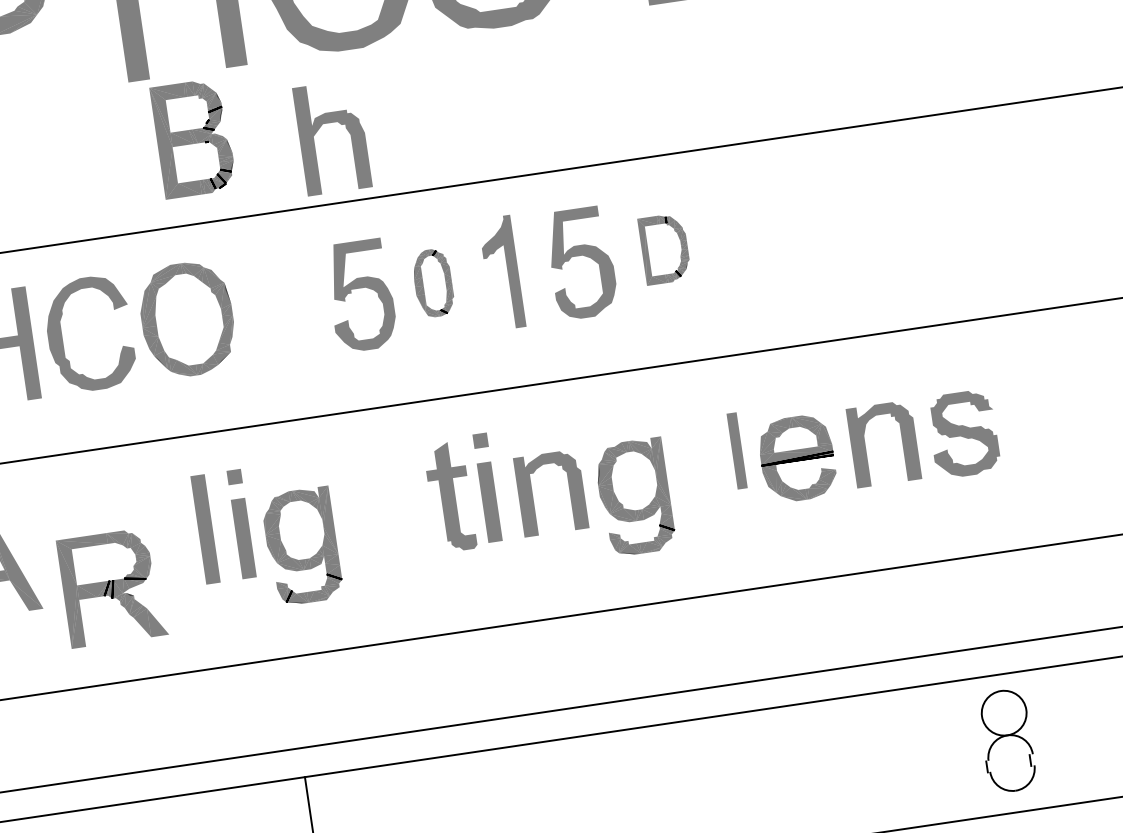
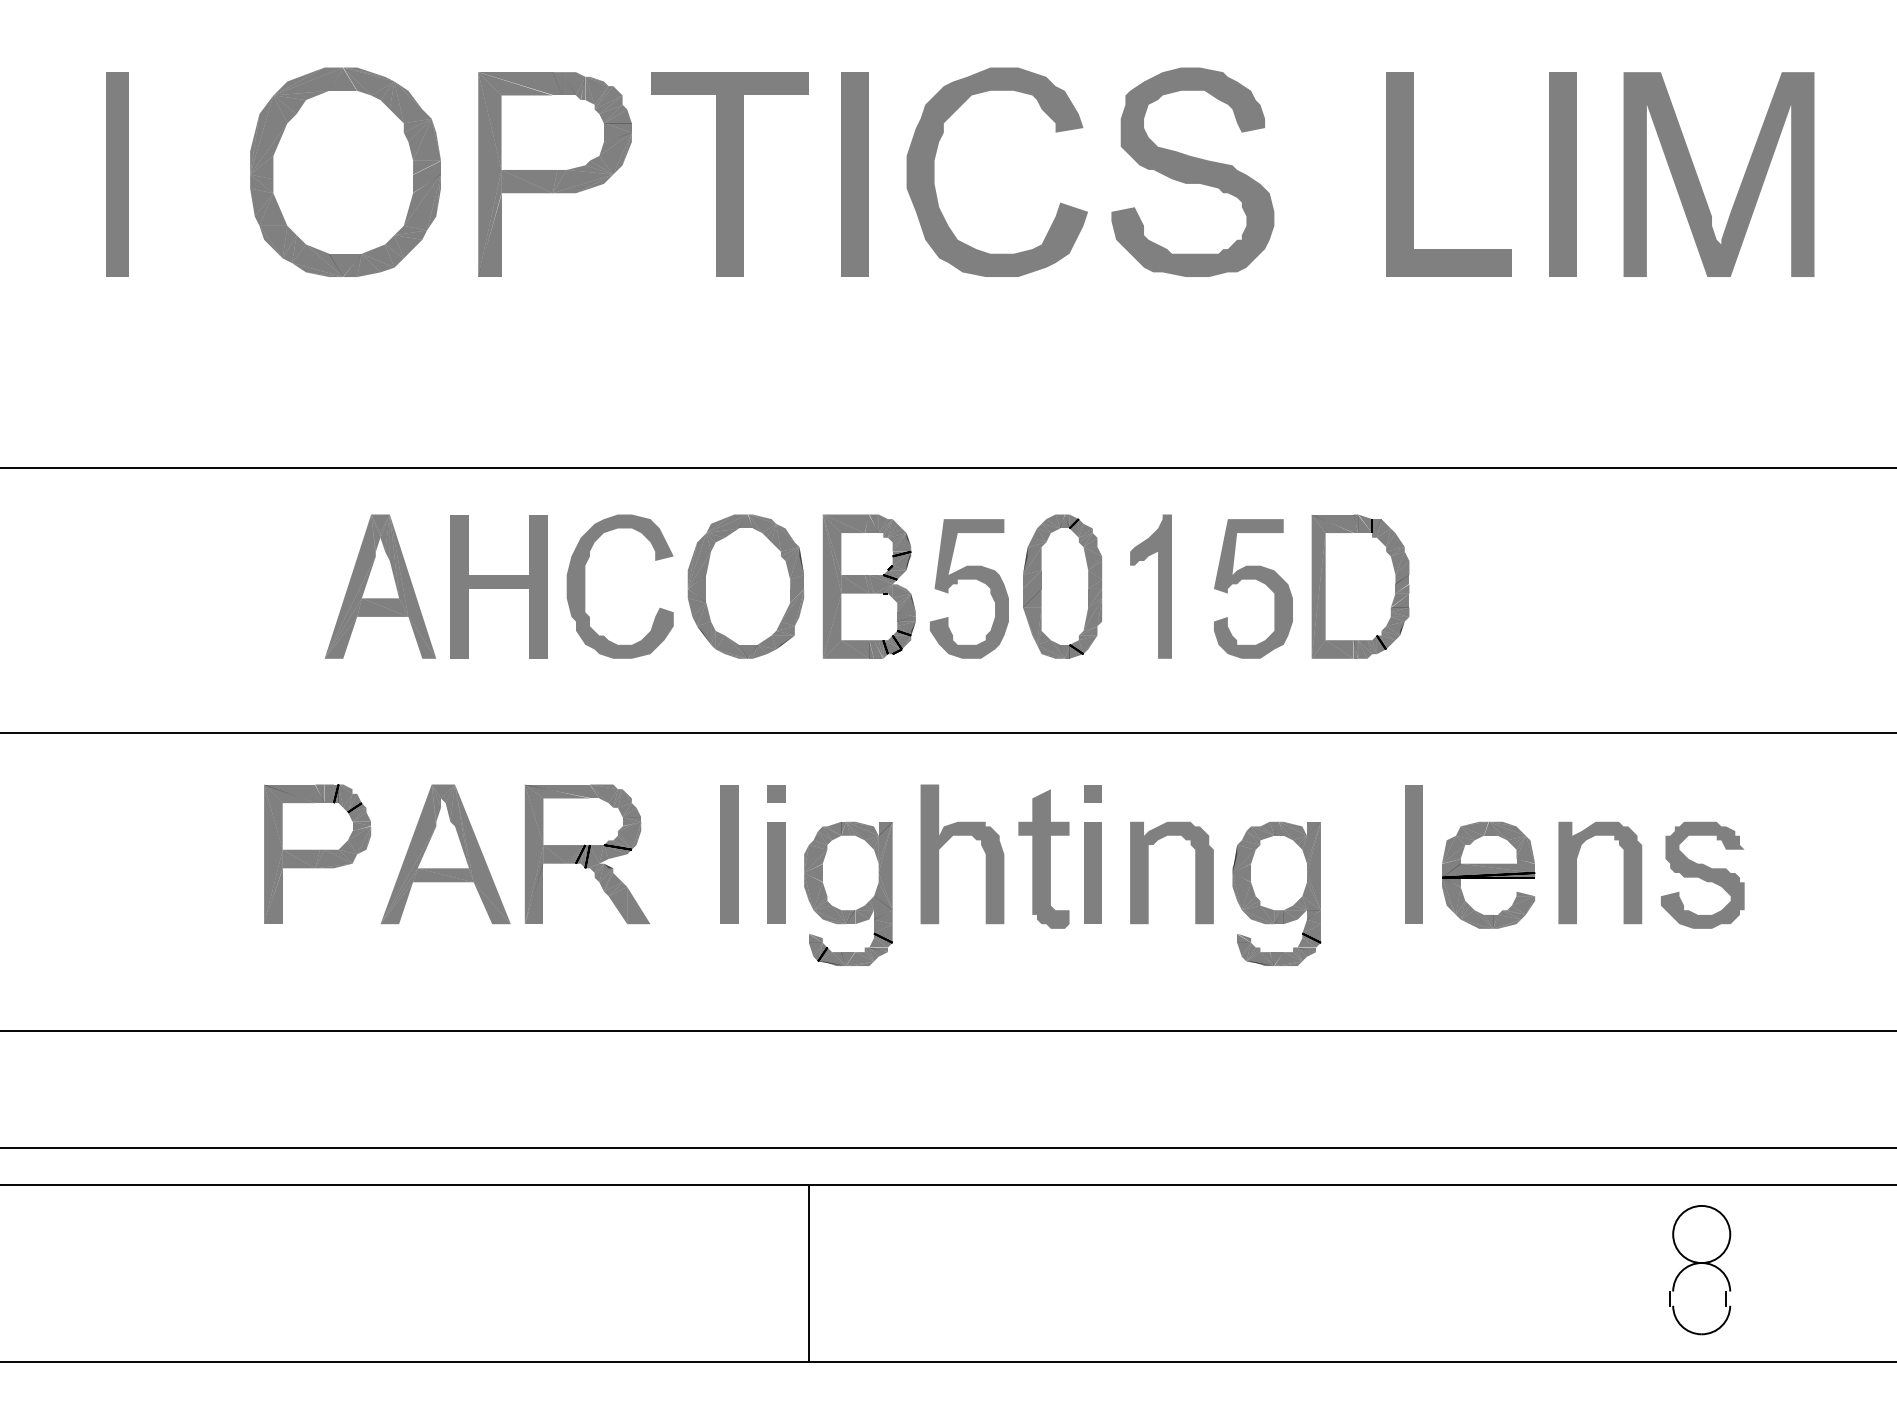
part: (330, 122) -> (962, 835), moved
part: (193, 138) -> (869, 586), moved
part: (664, 249) -> (1360, 586), size x1.67
part: (433, 283) -> (1062, 586), size x1.67
part: (736, 451) -> (1413, 854), size x1.43
part: (112, 586) -> (587, 853), moved

